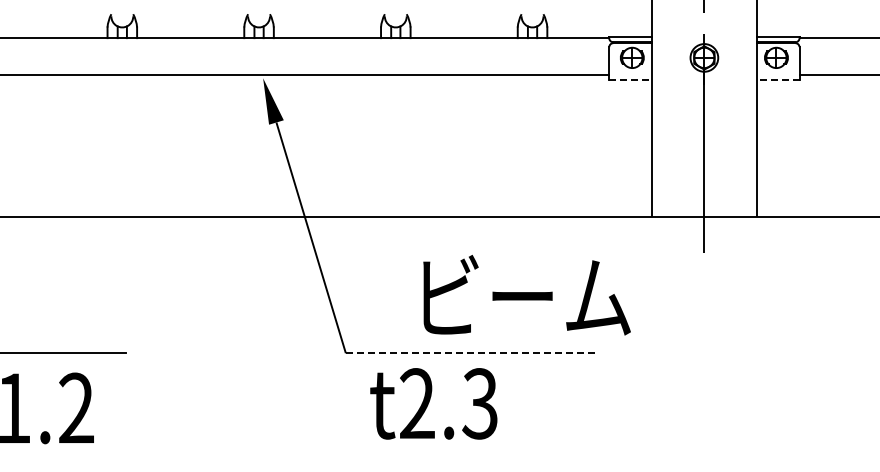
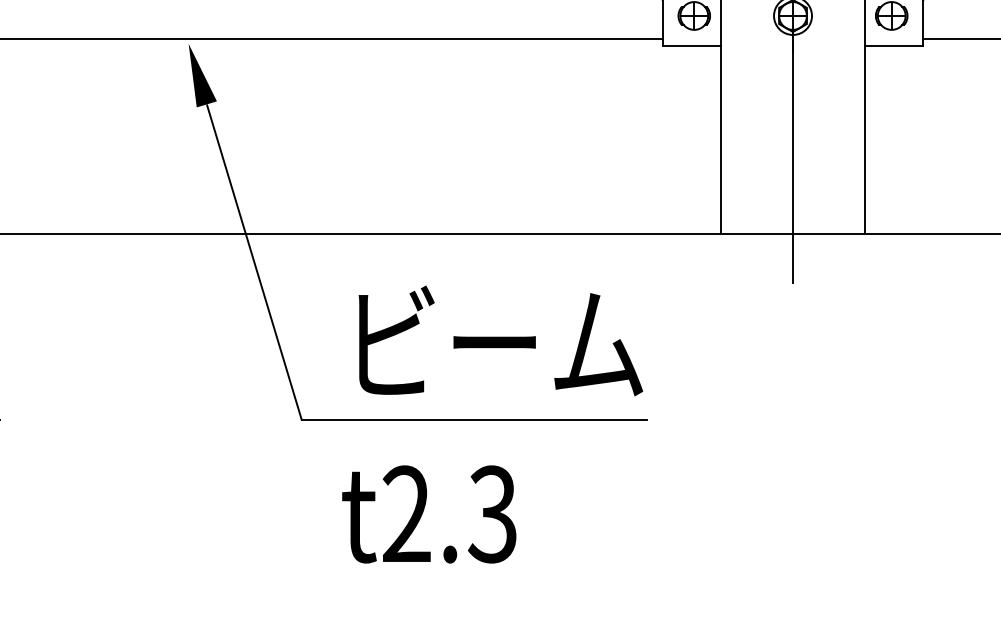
line: (630, 79) -> (691, 45), dashed -> solid
line: (777, 79) -> (893, 45), dashed -> solid
text: (526, 295) -> (500, 341), moved
line: (471, 353) -> (474, 420), dashed -> solid
text: (433, 403) -> (428, 513), moved

